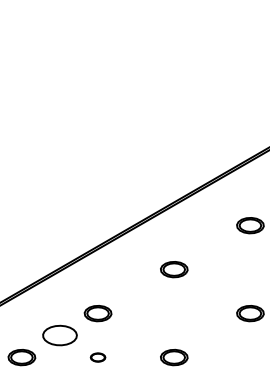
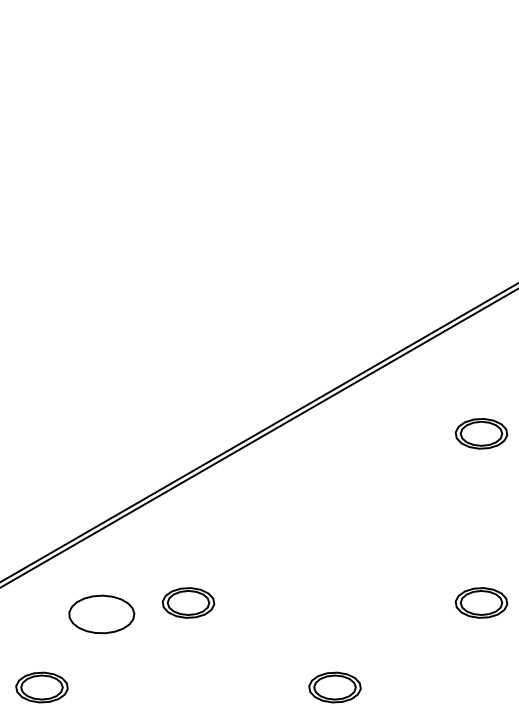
part: (174, 269) -> (335, 518), removed
part: (59, 335) -> (100, 614), moved
part: (97, 357) -> (187, 687), removed

